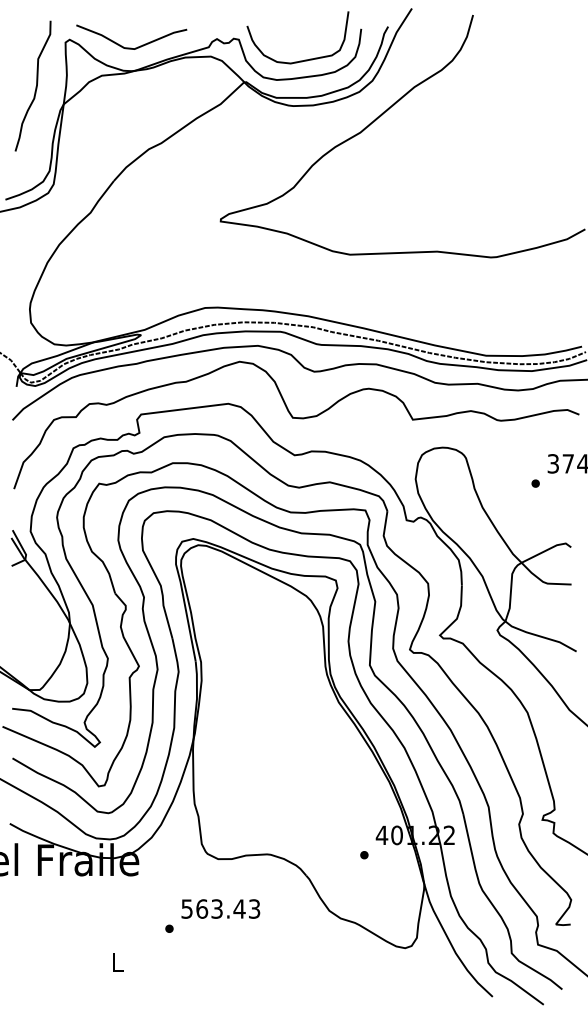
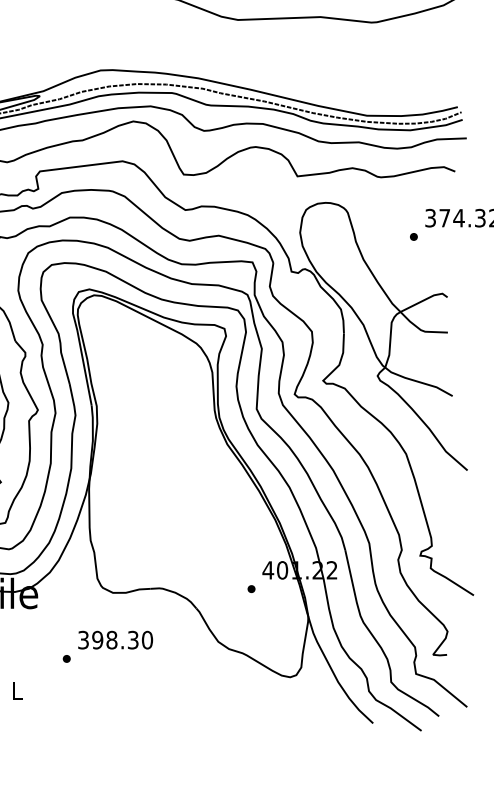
text: (221, 908) -> (116, 639), 563.43 -> 398.30

